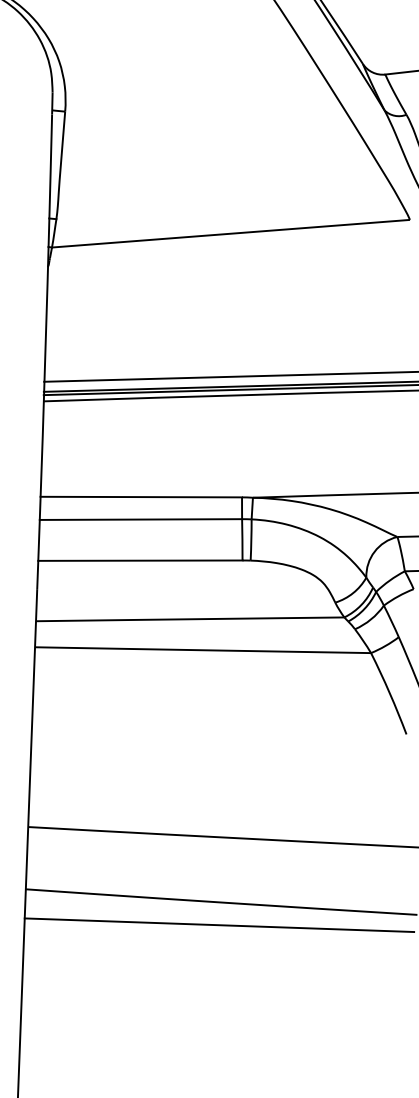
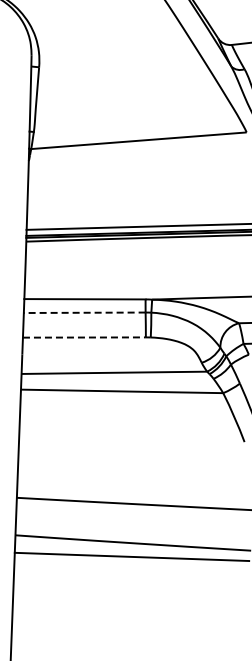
line: (140, 519) -> (84, 312), solid -> dashed
line: (140, 560) -> (84, 337), solid -> dashed

